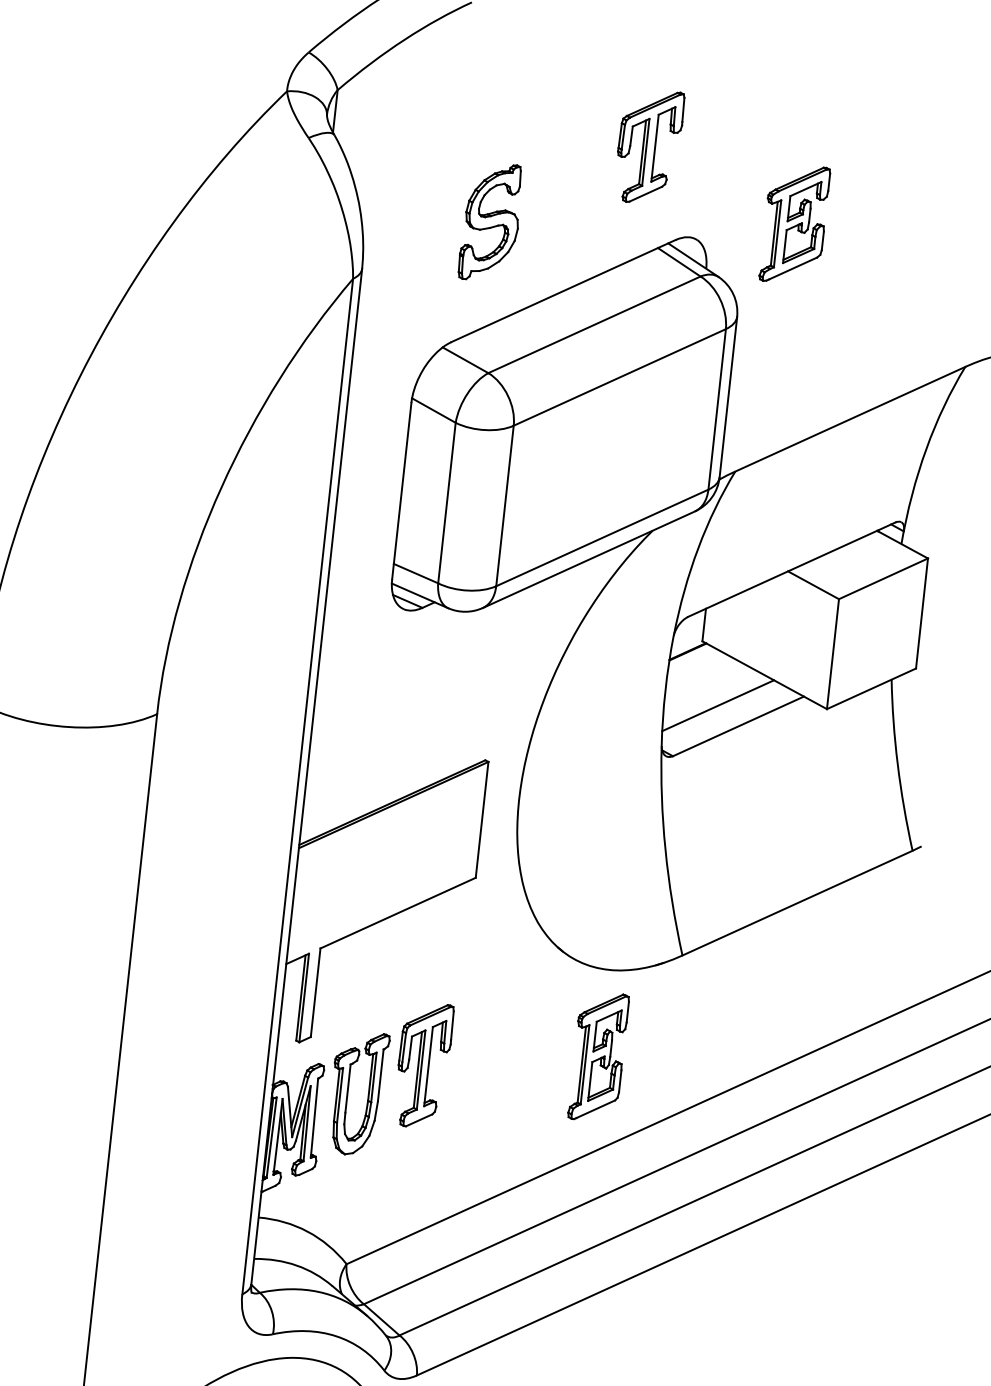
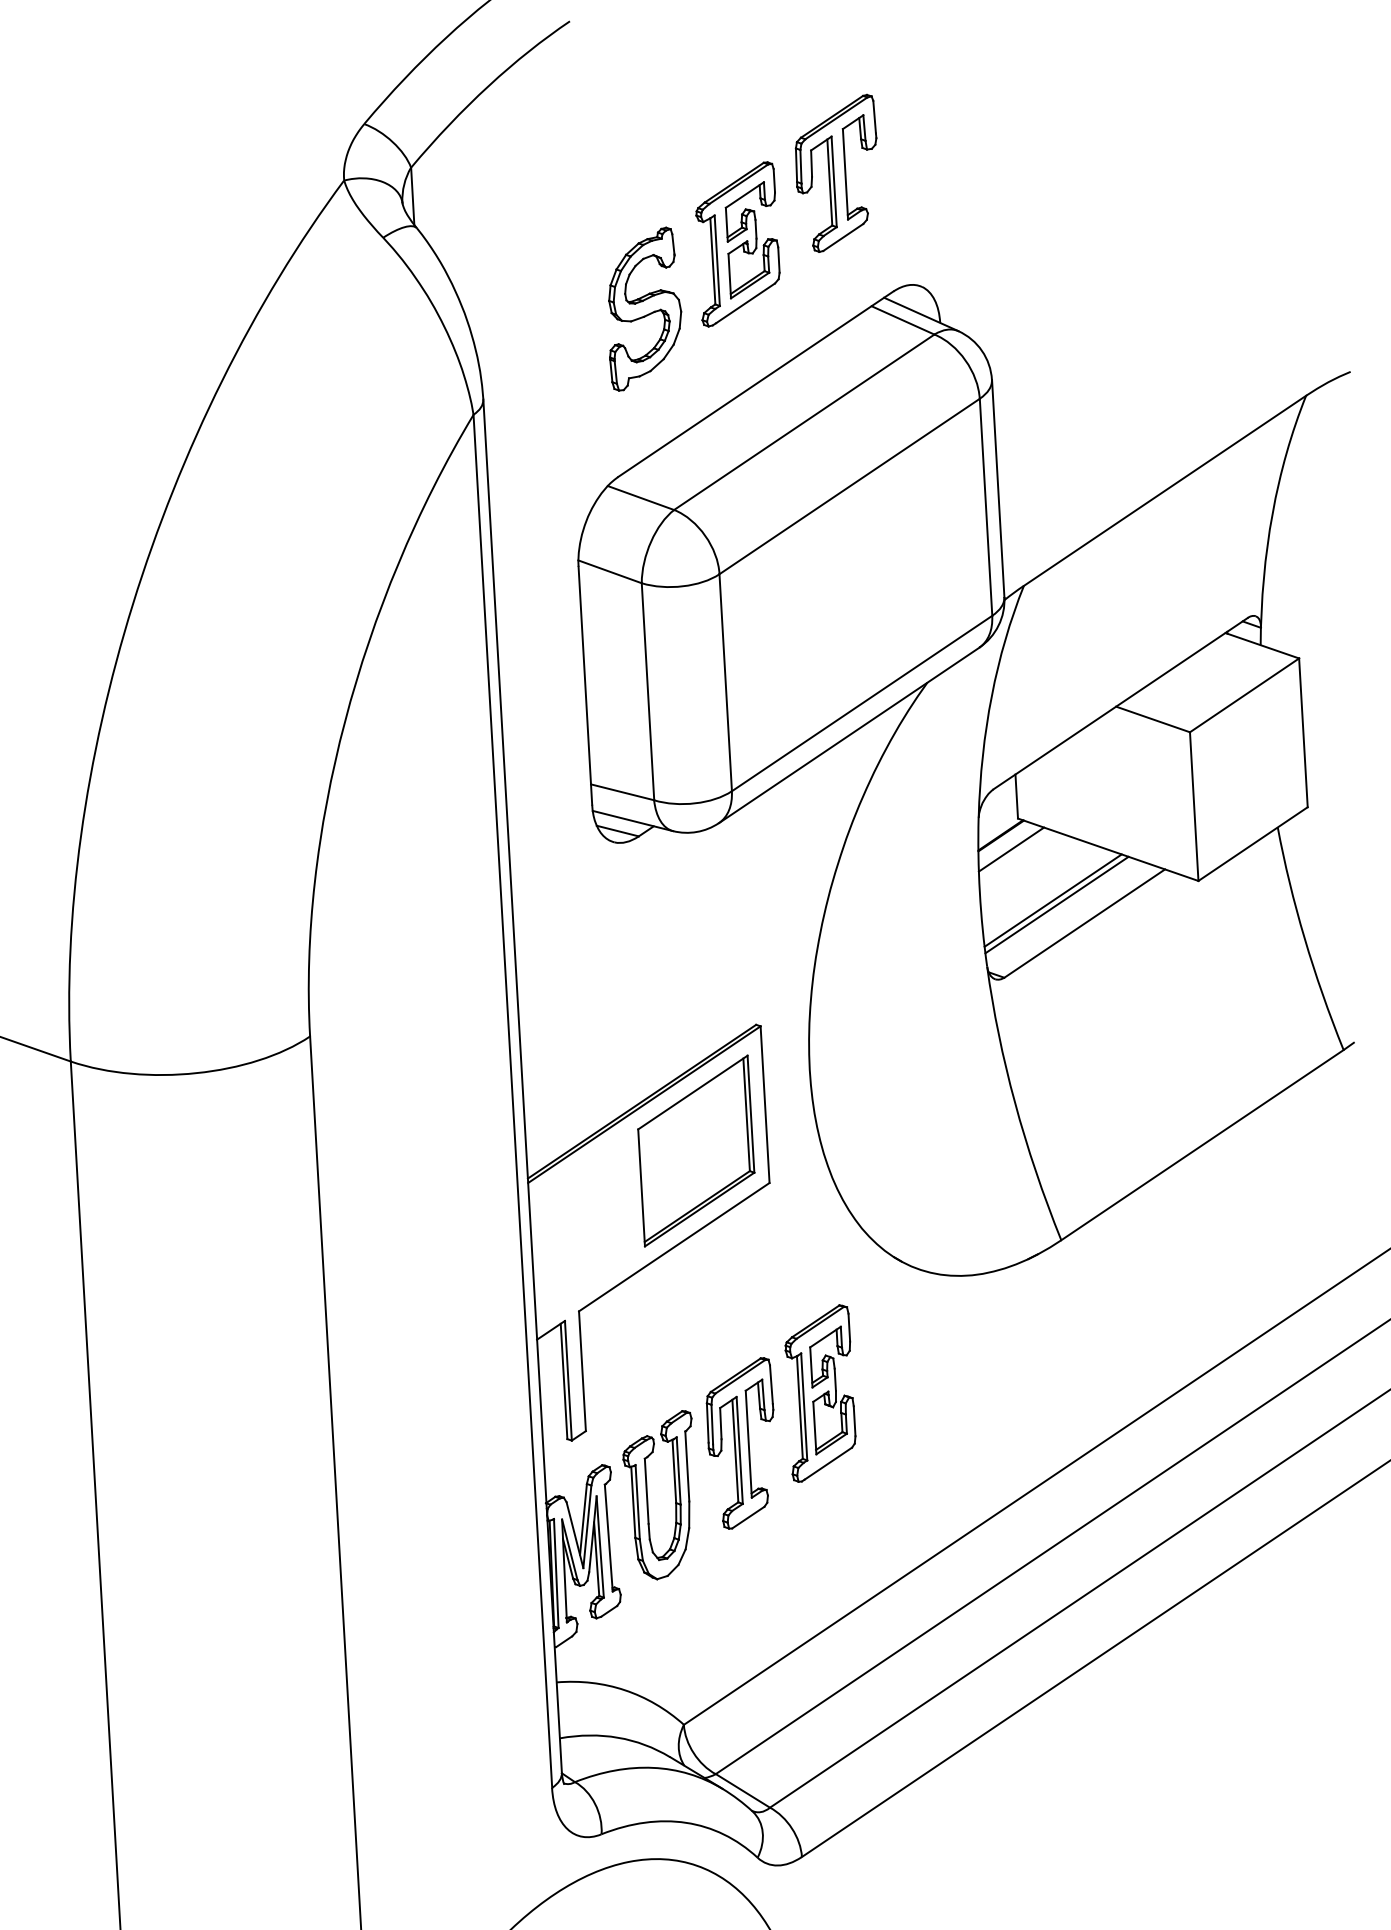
part: (794, 224) -> (737, 244), moved
line: (693, 663) -> (1011, 849), added
line: (720, 708) -> (1056, 904), added
part: (426, 845) -> (696, 1150), added
part: (598, 1056) -> (820, 1393), moved

